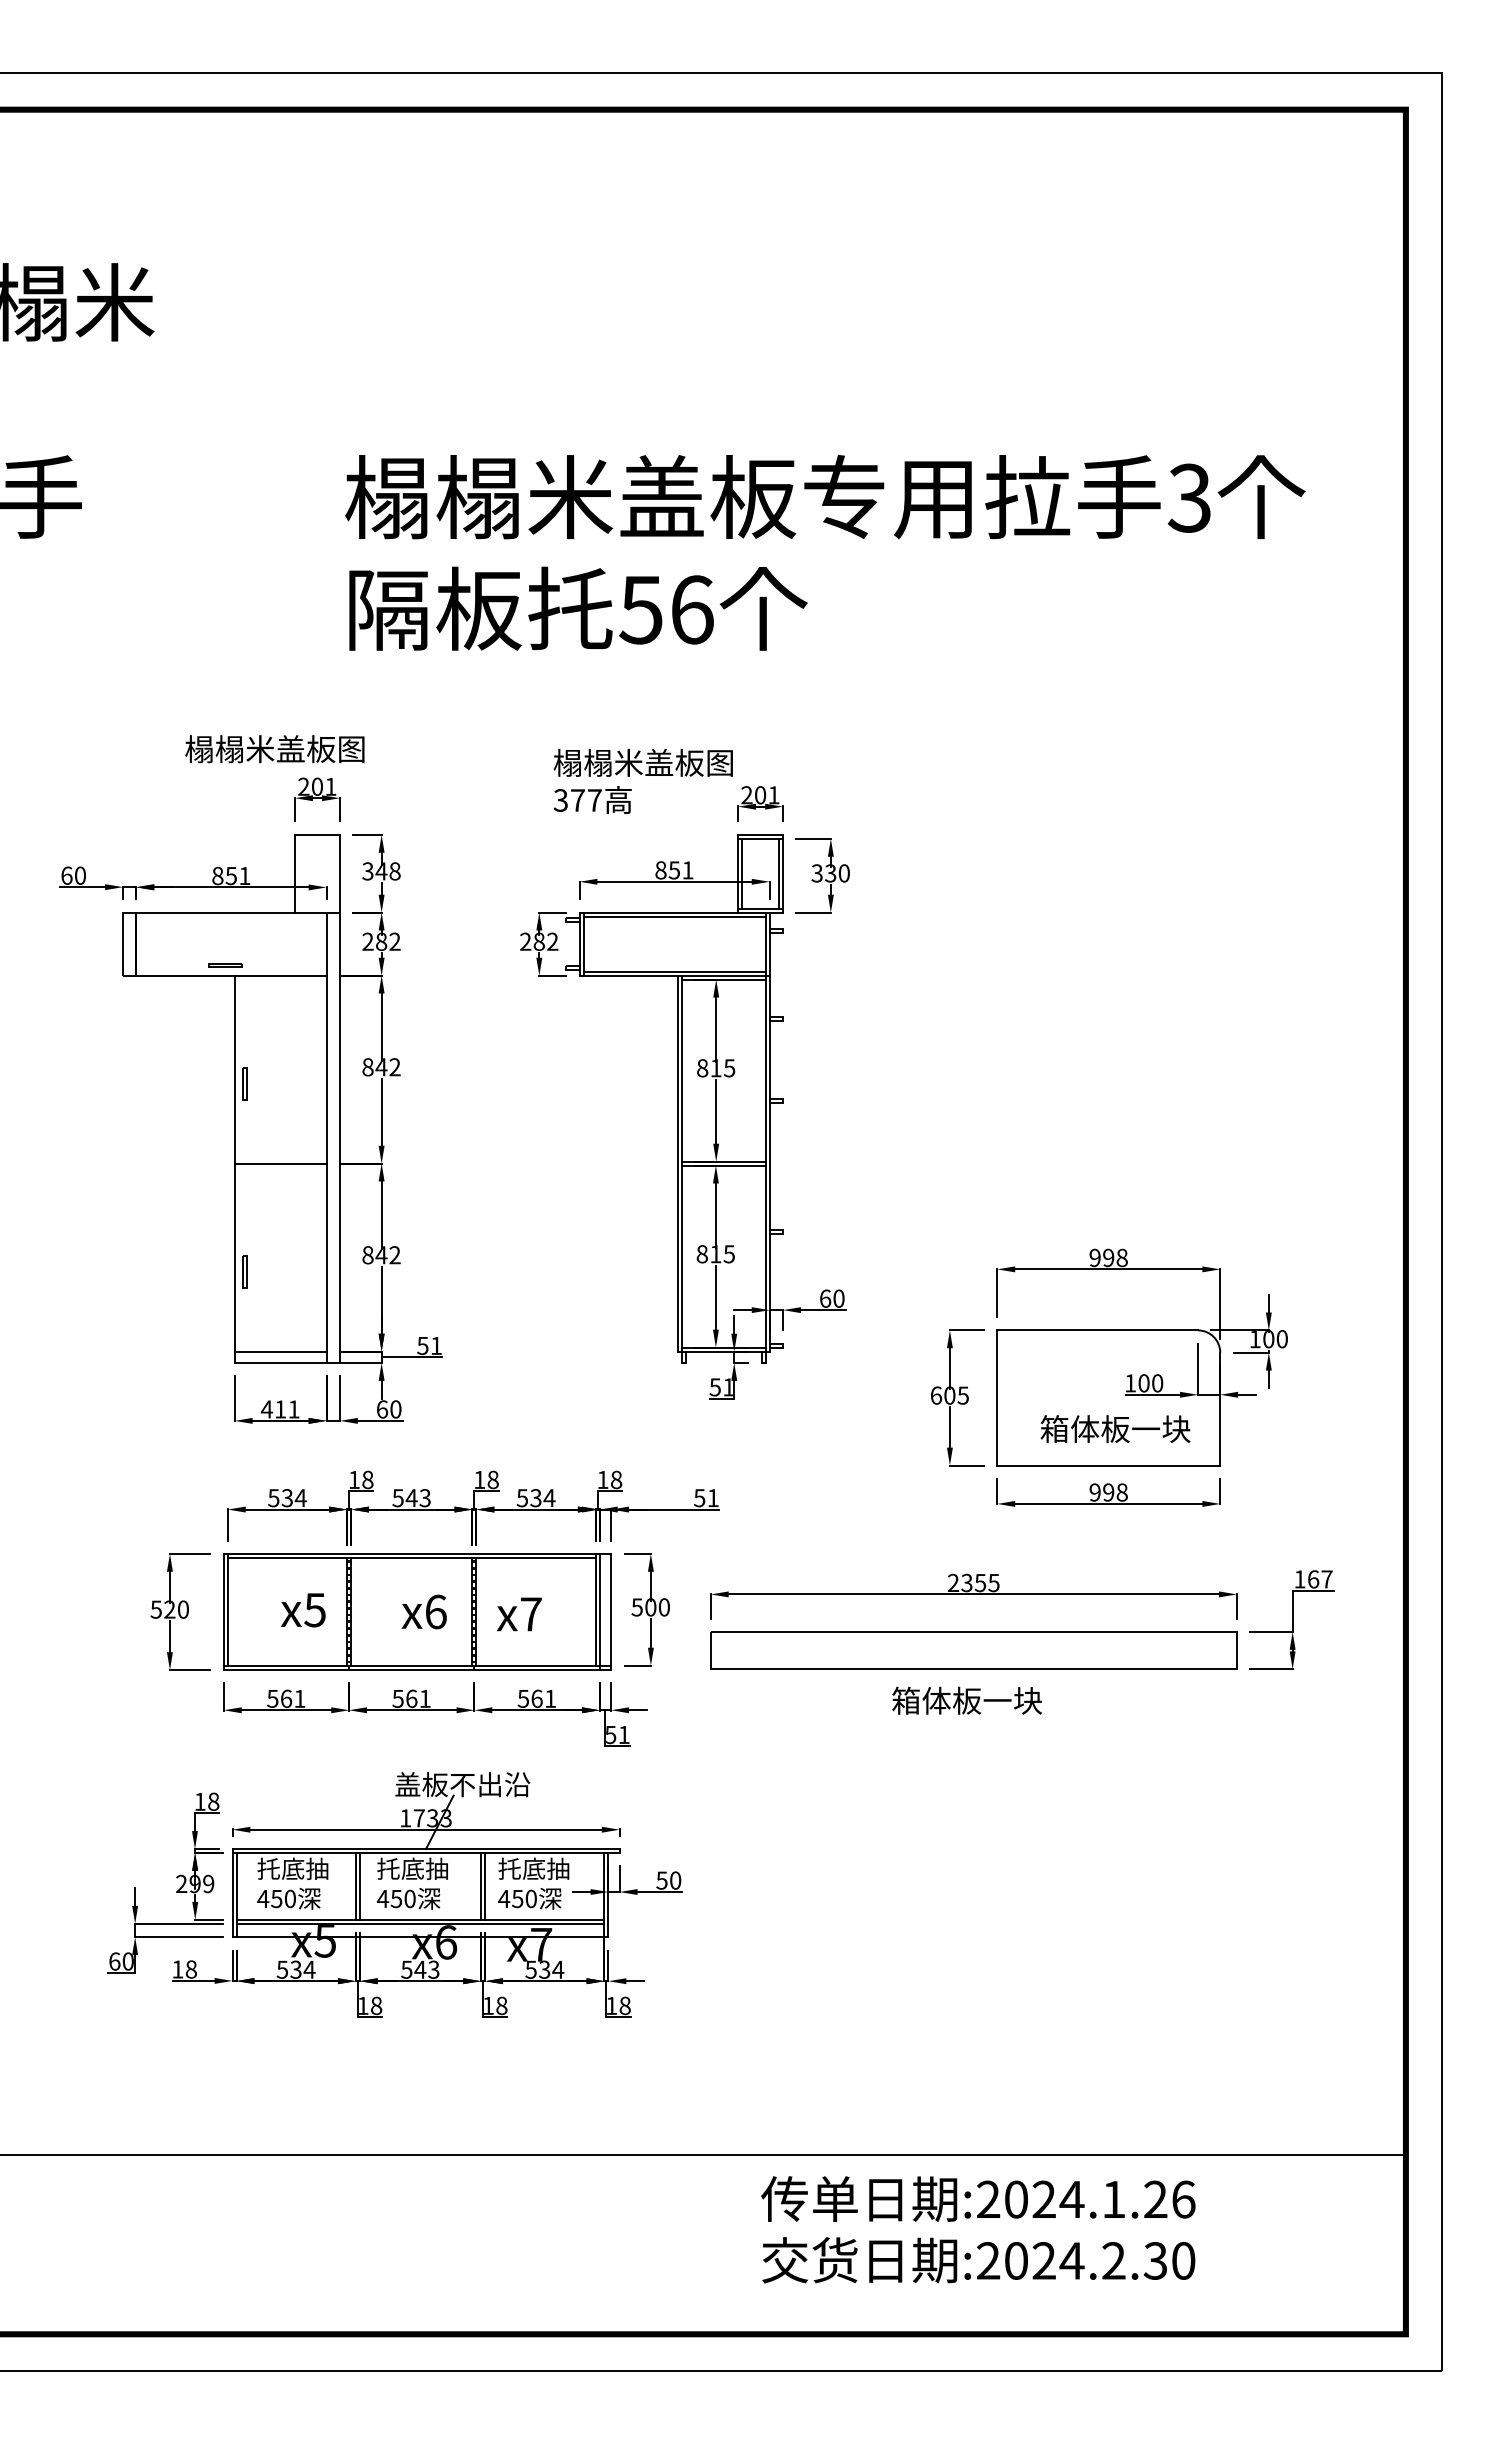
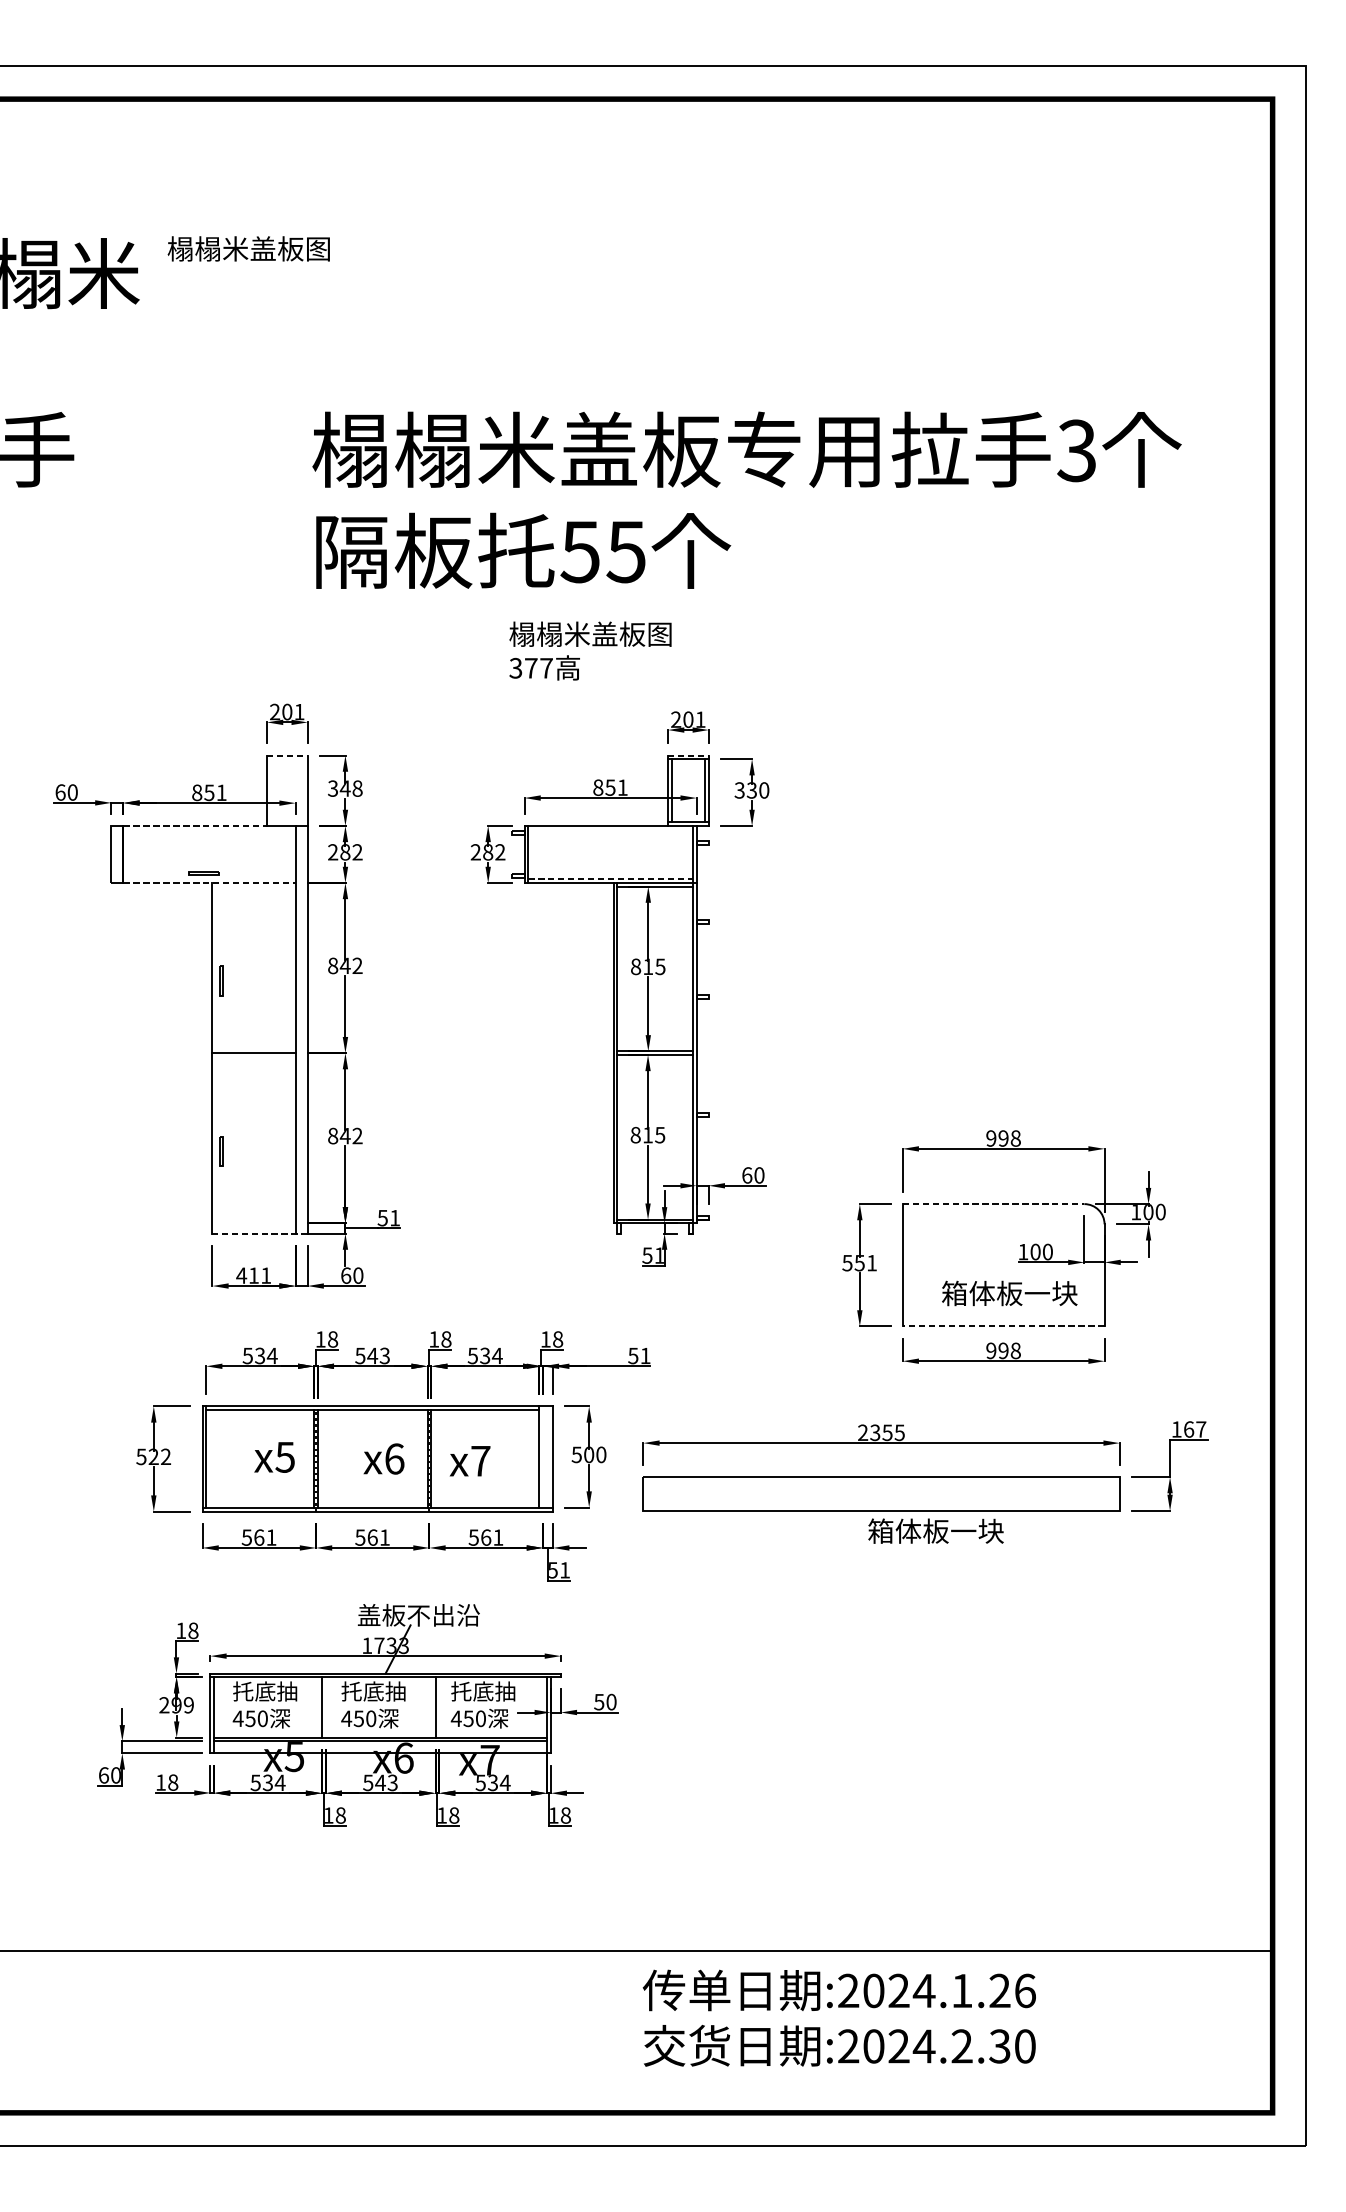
text: (691, 609) -> (625, 551), 56 -> 55
text: (274, 749) -> (248, 249), moved
text: (642, 780) -> (589, 650), moved
line: (317, 834) -> (287, 755), solid -> dashed
line: (761, 834) -> (689, 755), solid -> dashed
line: (216, 912) -> (195, 825), solid -> dashed
line: (674, 916) -> (610, 829), removed
line: (675, 971) -> (611, 879), solid -> dashed
line: (231, 975) -> (209, 882), solid -> dashed
line: (1098, 1330) -> (994, 1204), solid -> dashed
line: (280, 1351) -> (253, 1223), removed
line: (287, 1362) -> (260, 1233), solid -> dashed
text: (949, 1395) -> (859, 1263), 605 -> 551
line: (1108, 1465) -> (1003, 1326), solid -> dashed
text: (182, 1609) -> (165, 1456), 520 -> 522
line: (599, 1611) -> (542, 1458), removed
text: (966, 1700) -> (935, 1530), moved
line: (359, 1885) -> (325, 1706), removed
line: (485, 1885) -> (439, 1706), removed
text: (978, 2229) -> (839, 2017), moved

